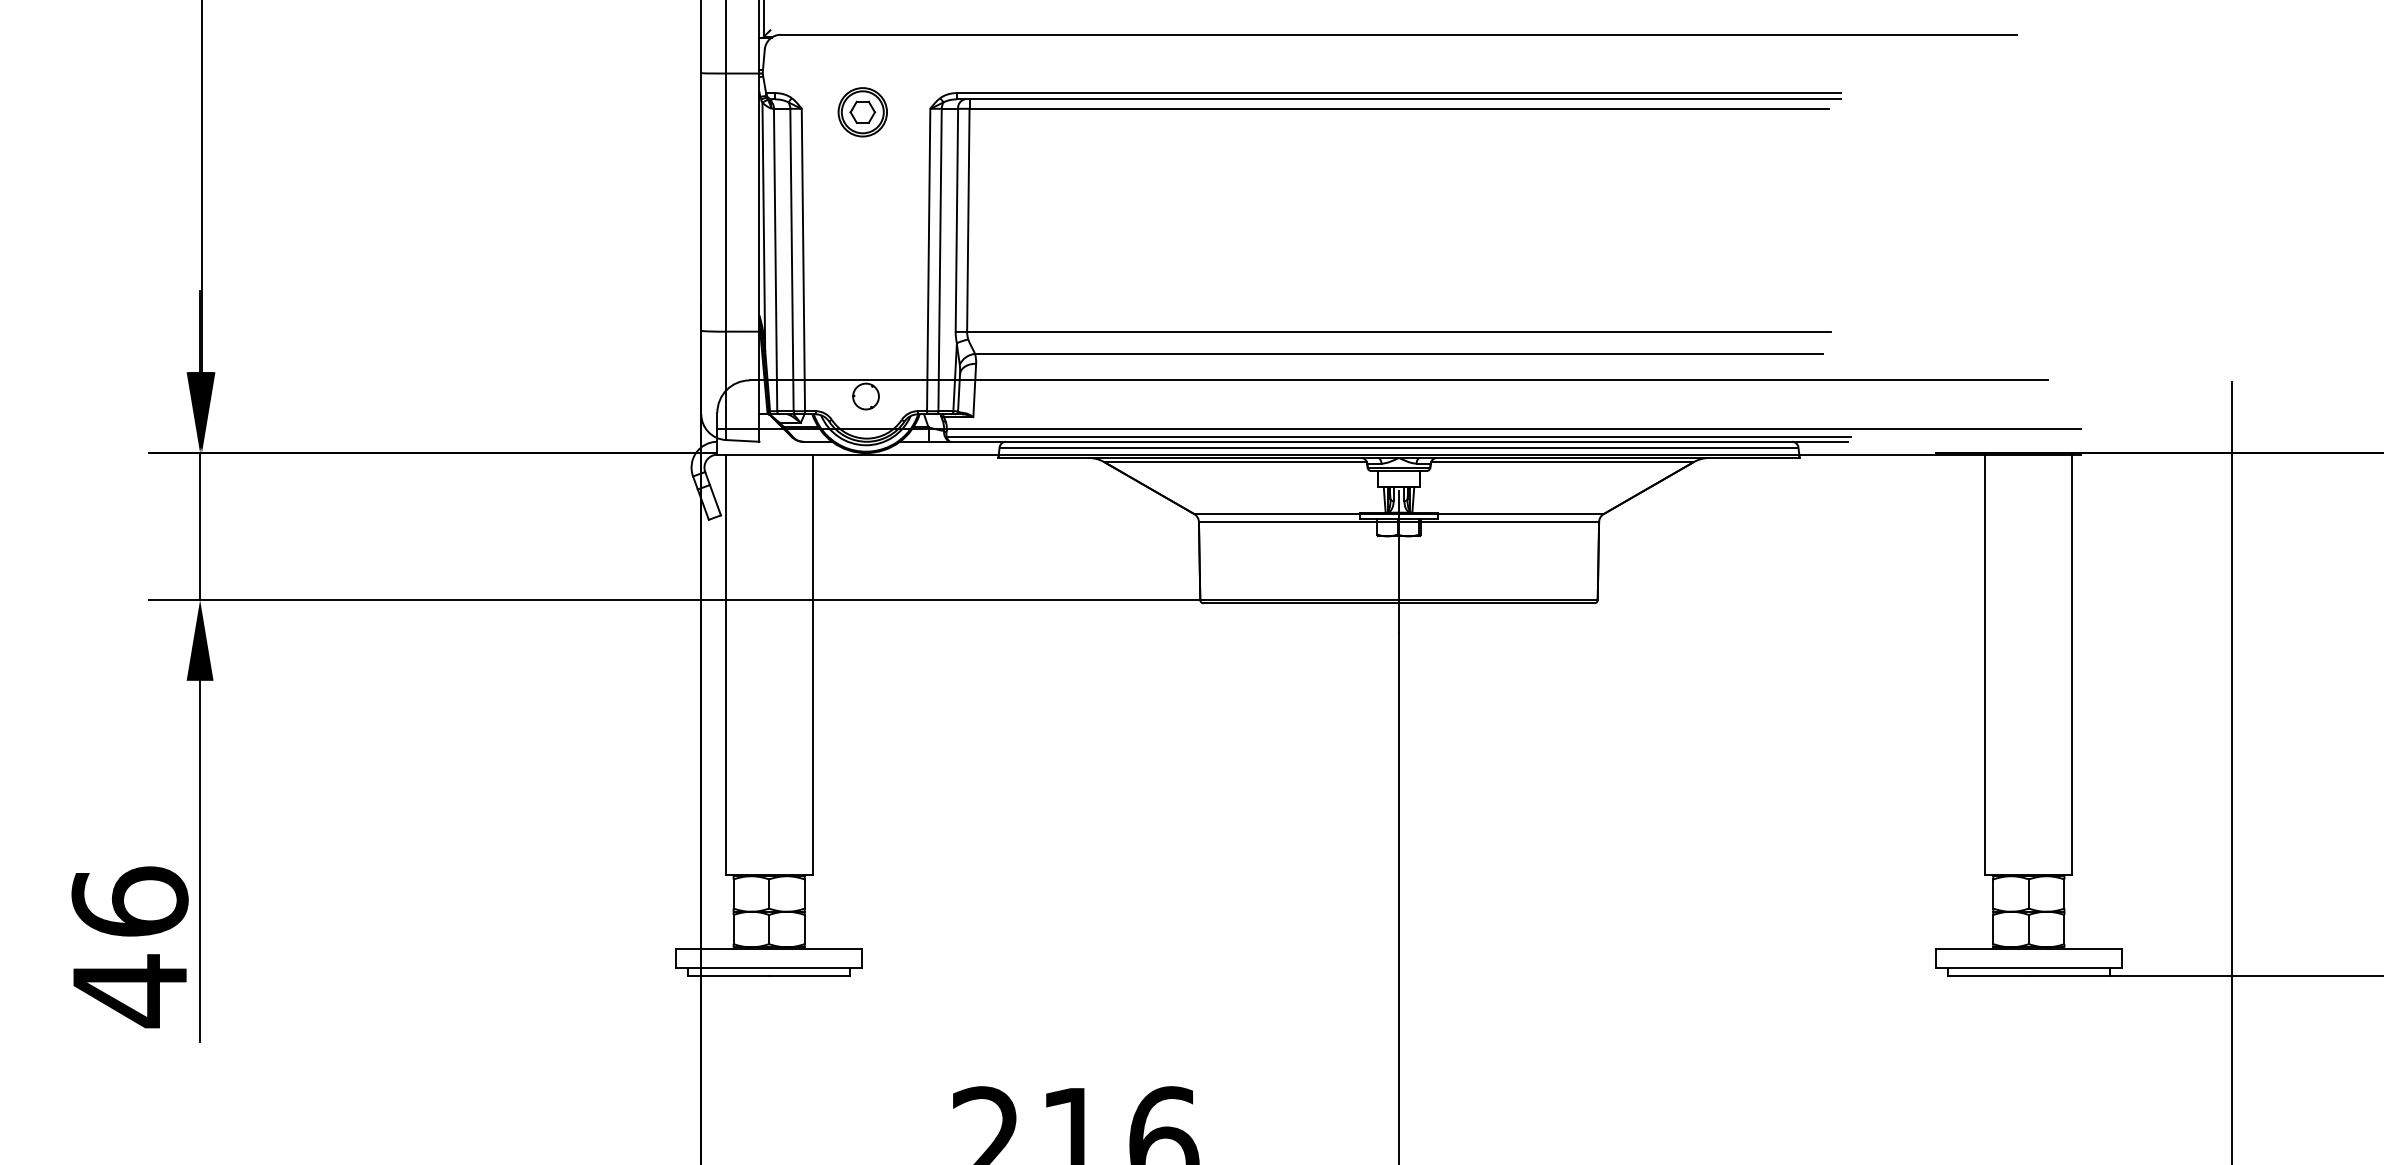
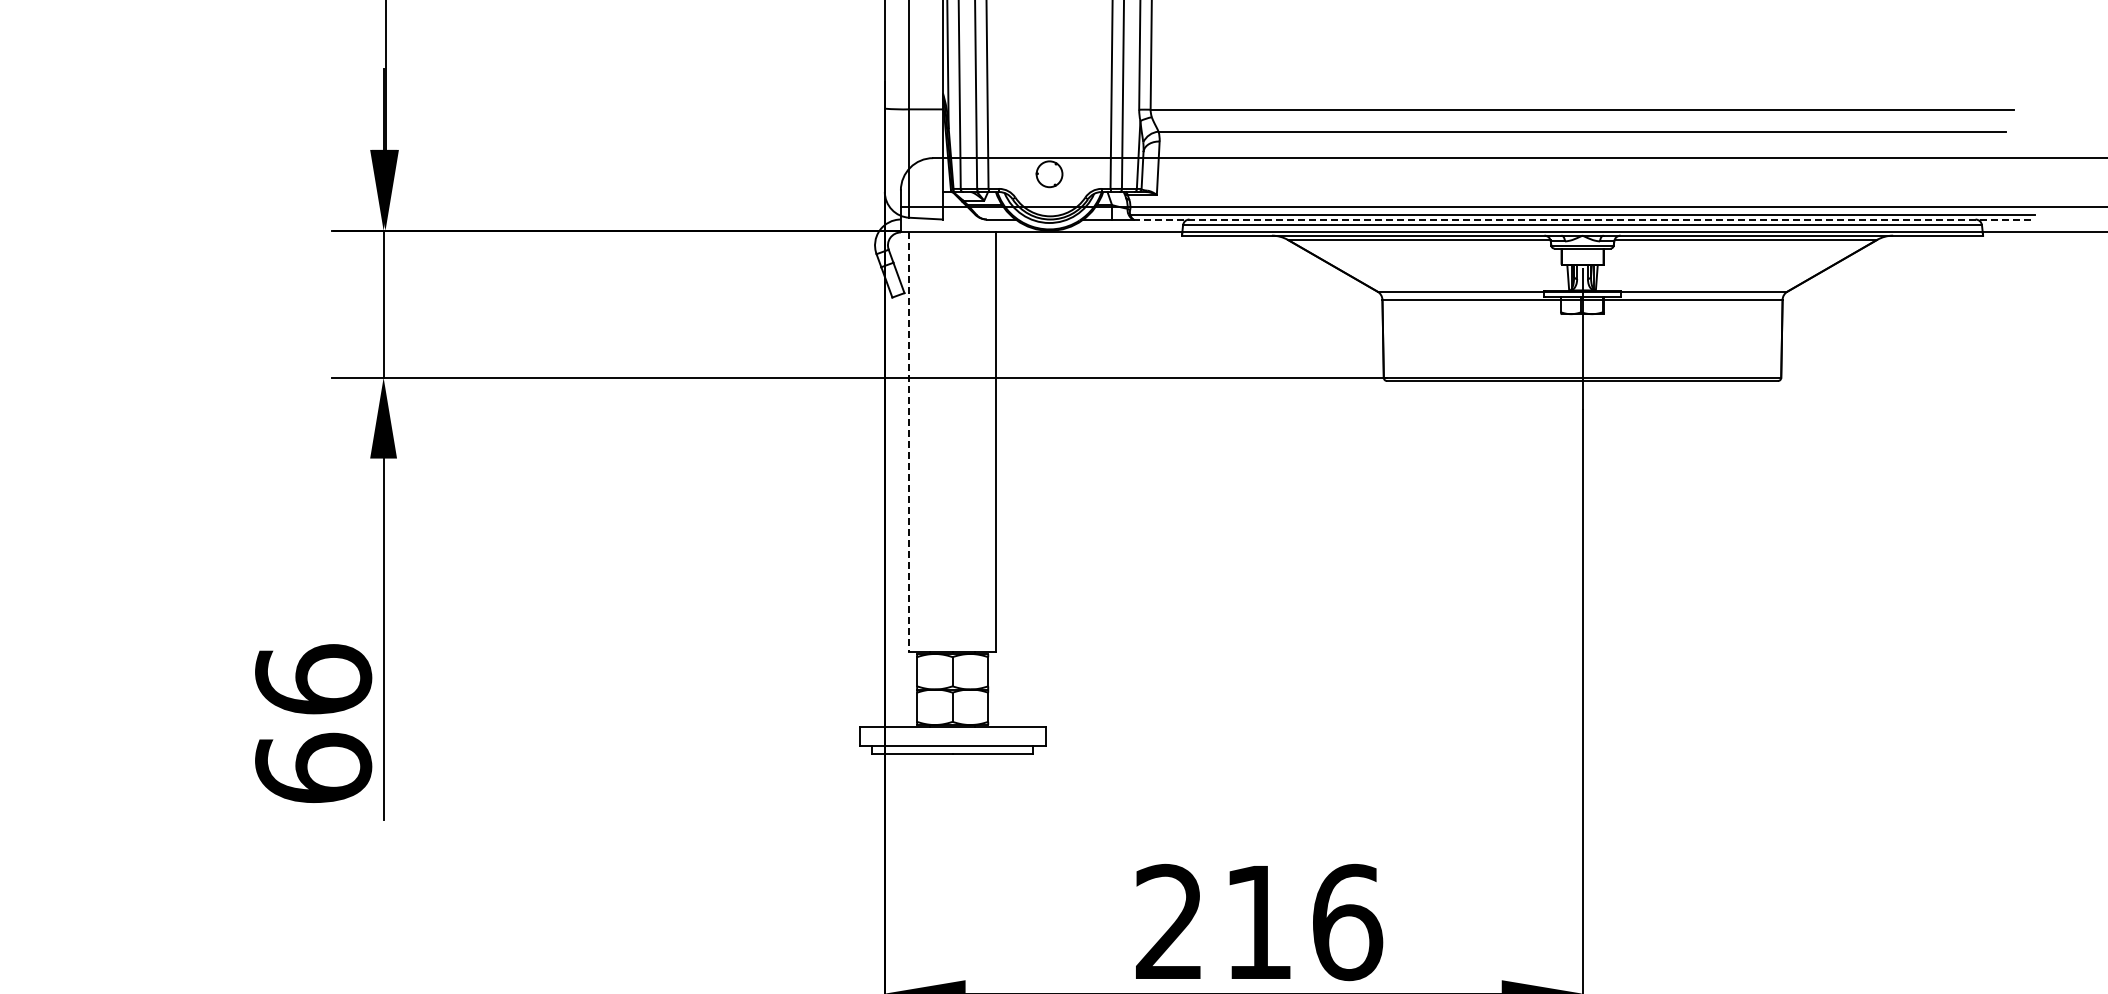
line: (1399, 441) -> (1583, 219), solid -> dashed
line: (725, 664) -> (909, 442), solid -> dashed
text: (129, 991) -> (313, 769), 46 -> 66

